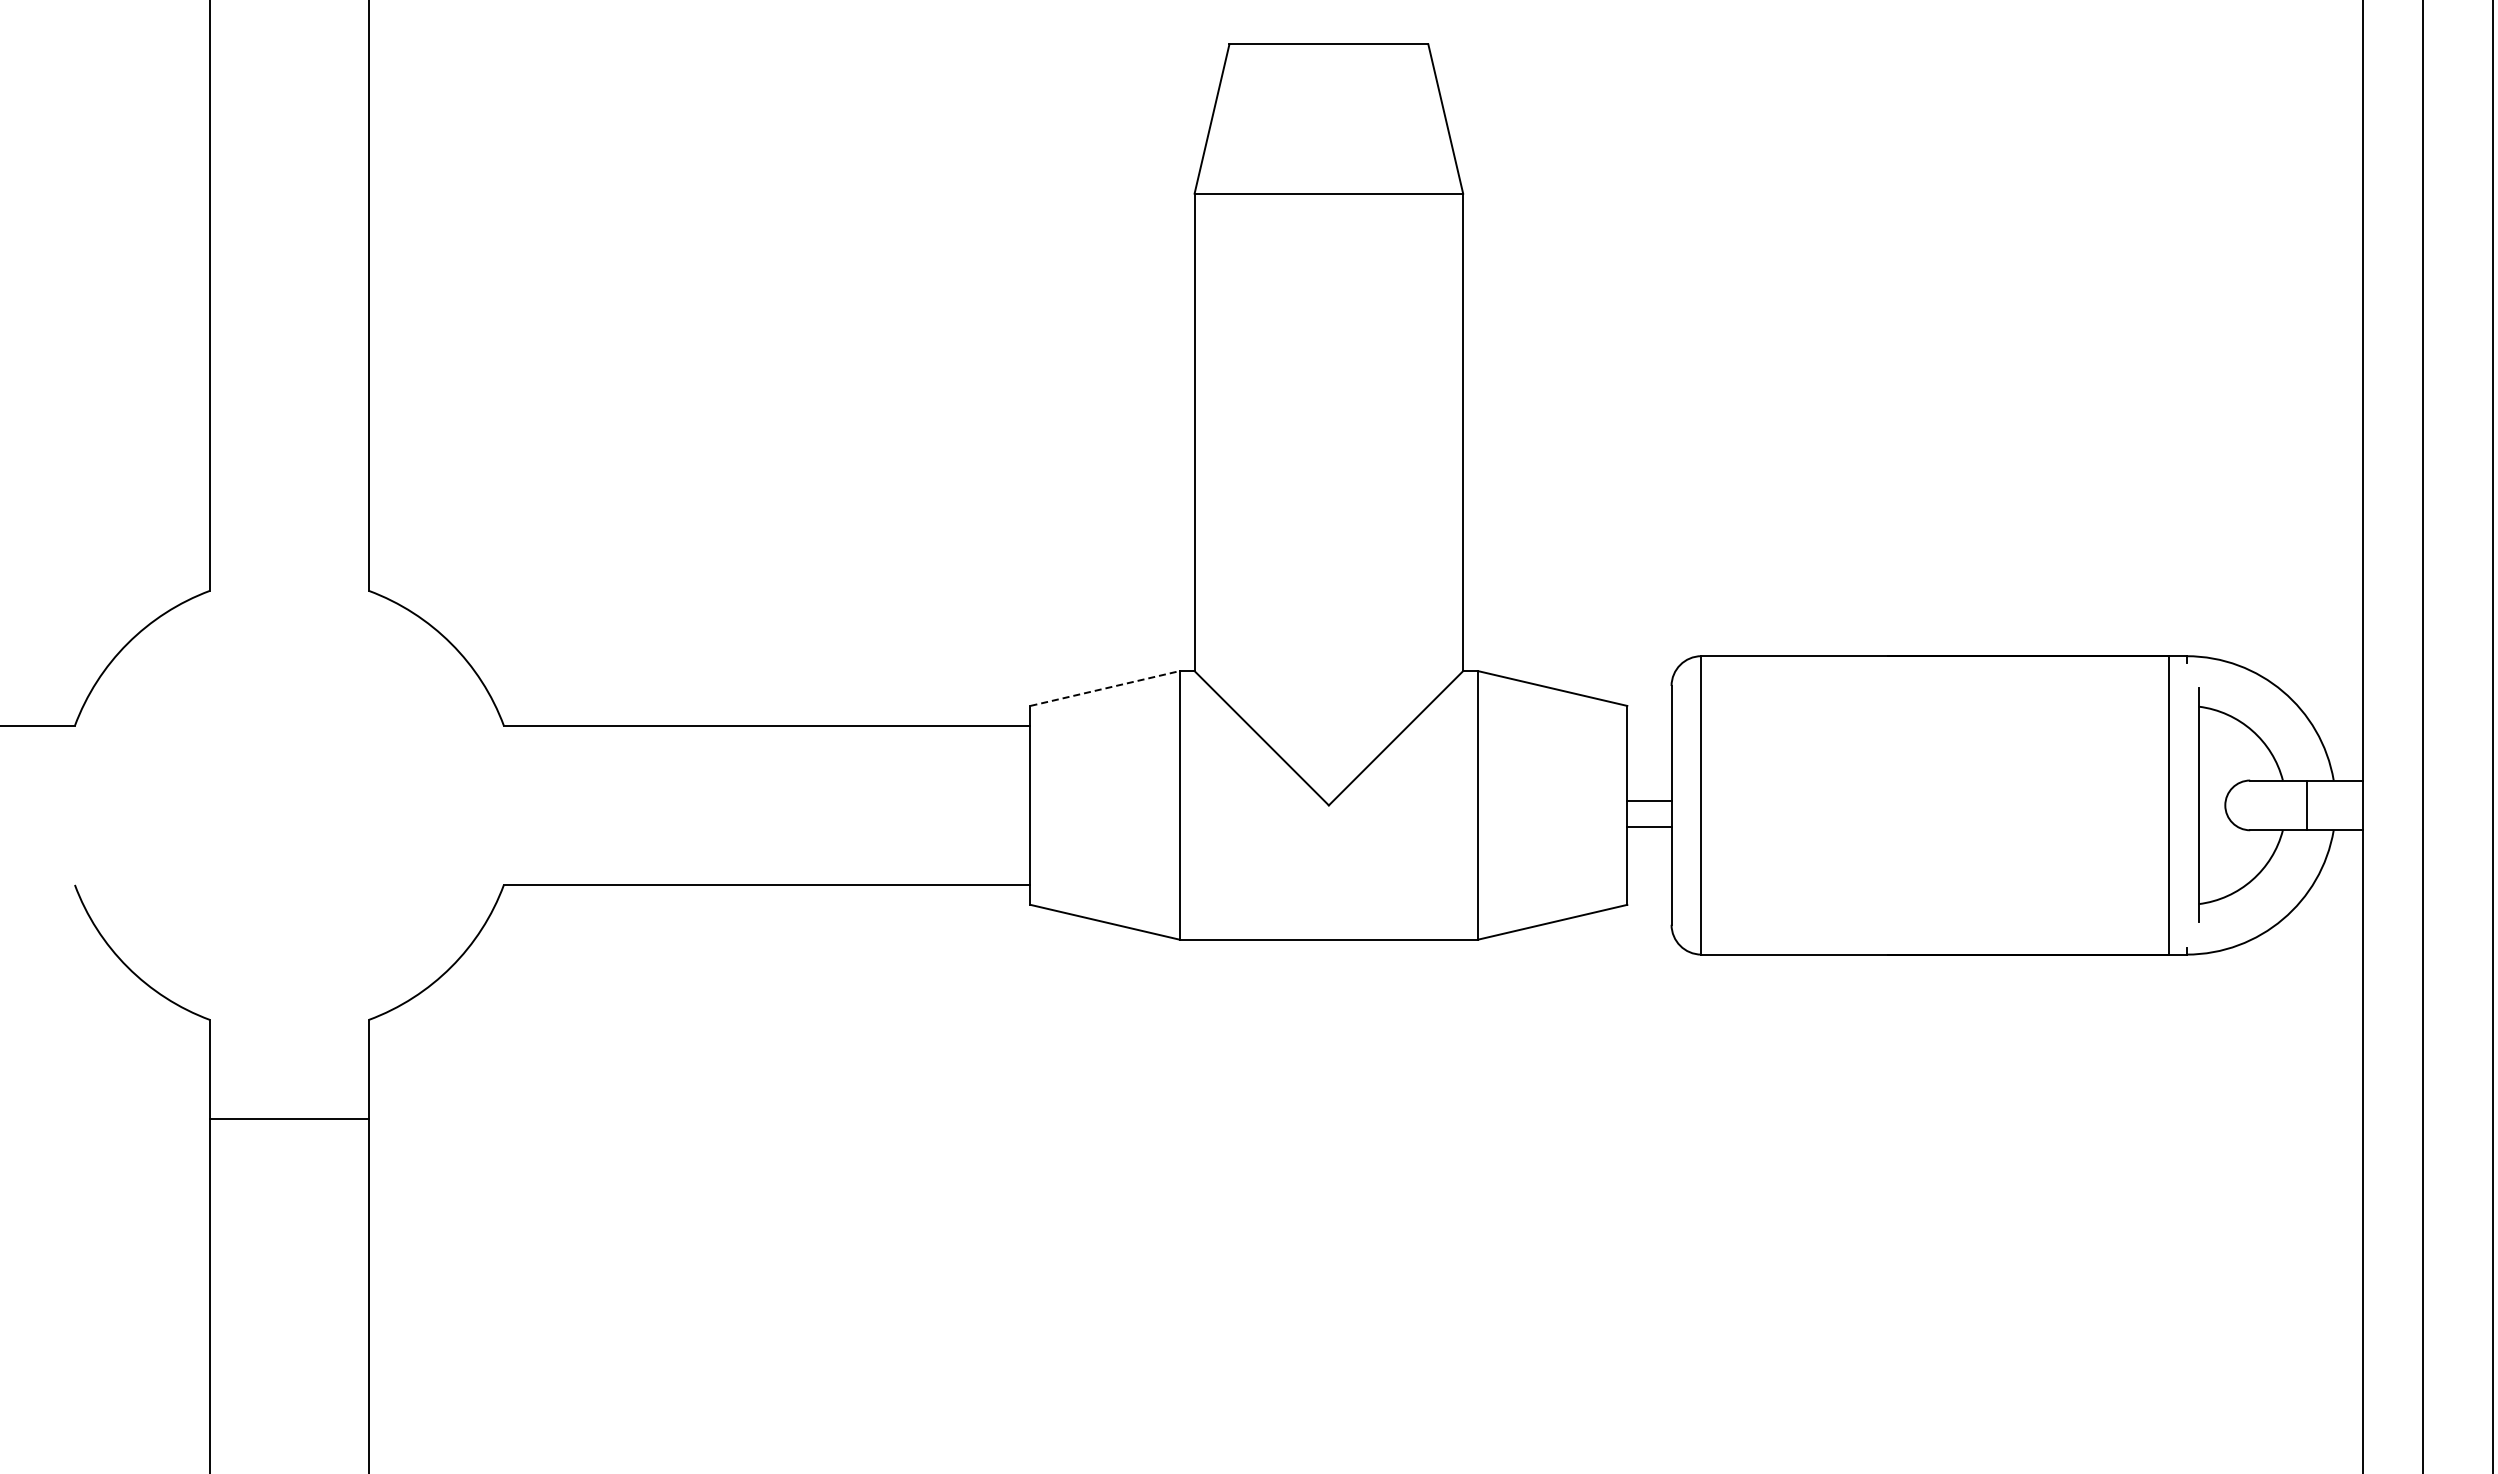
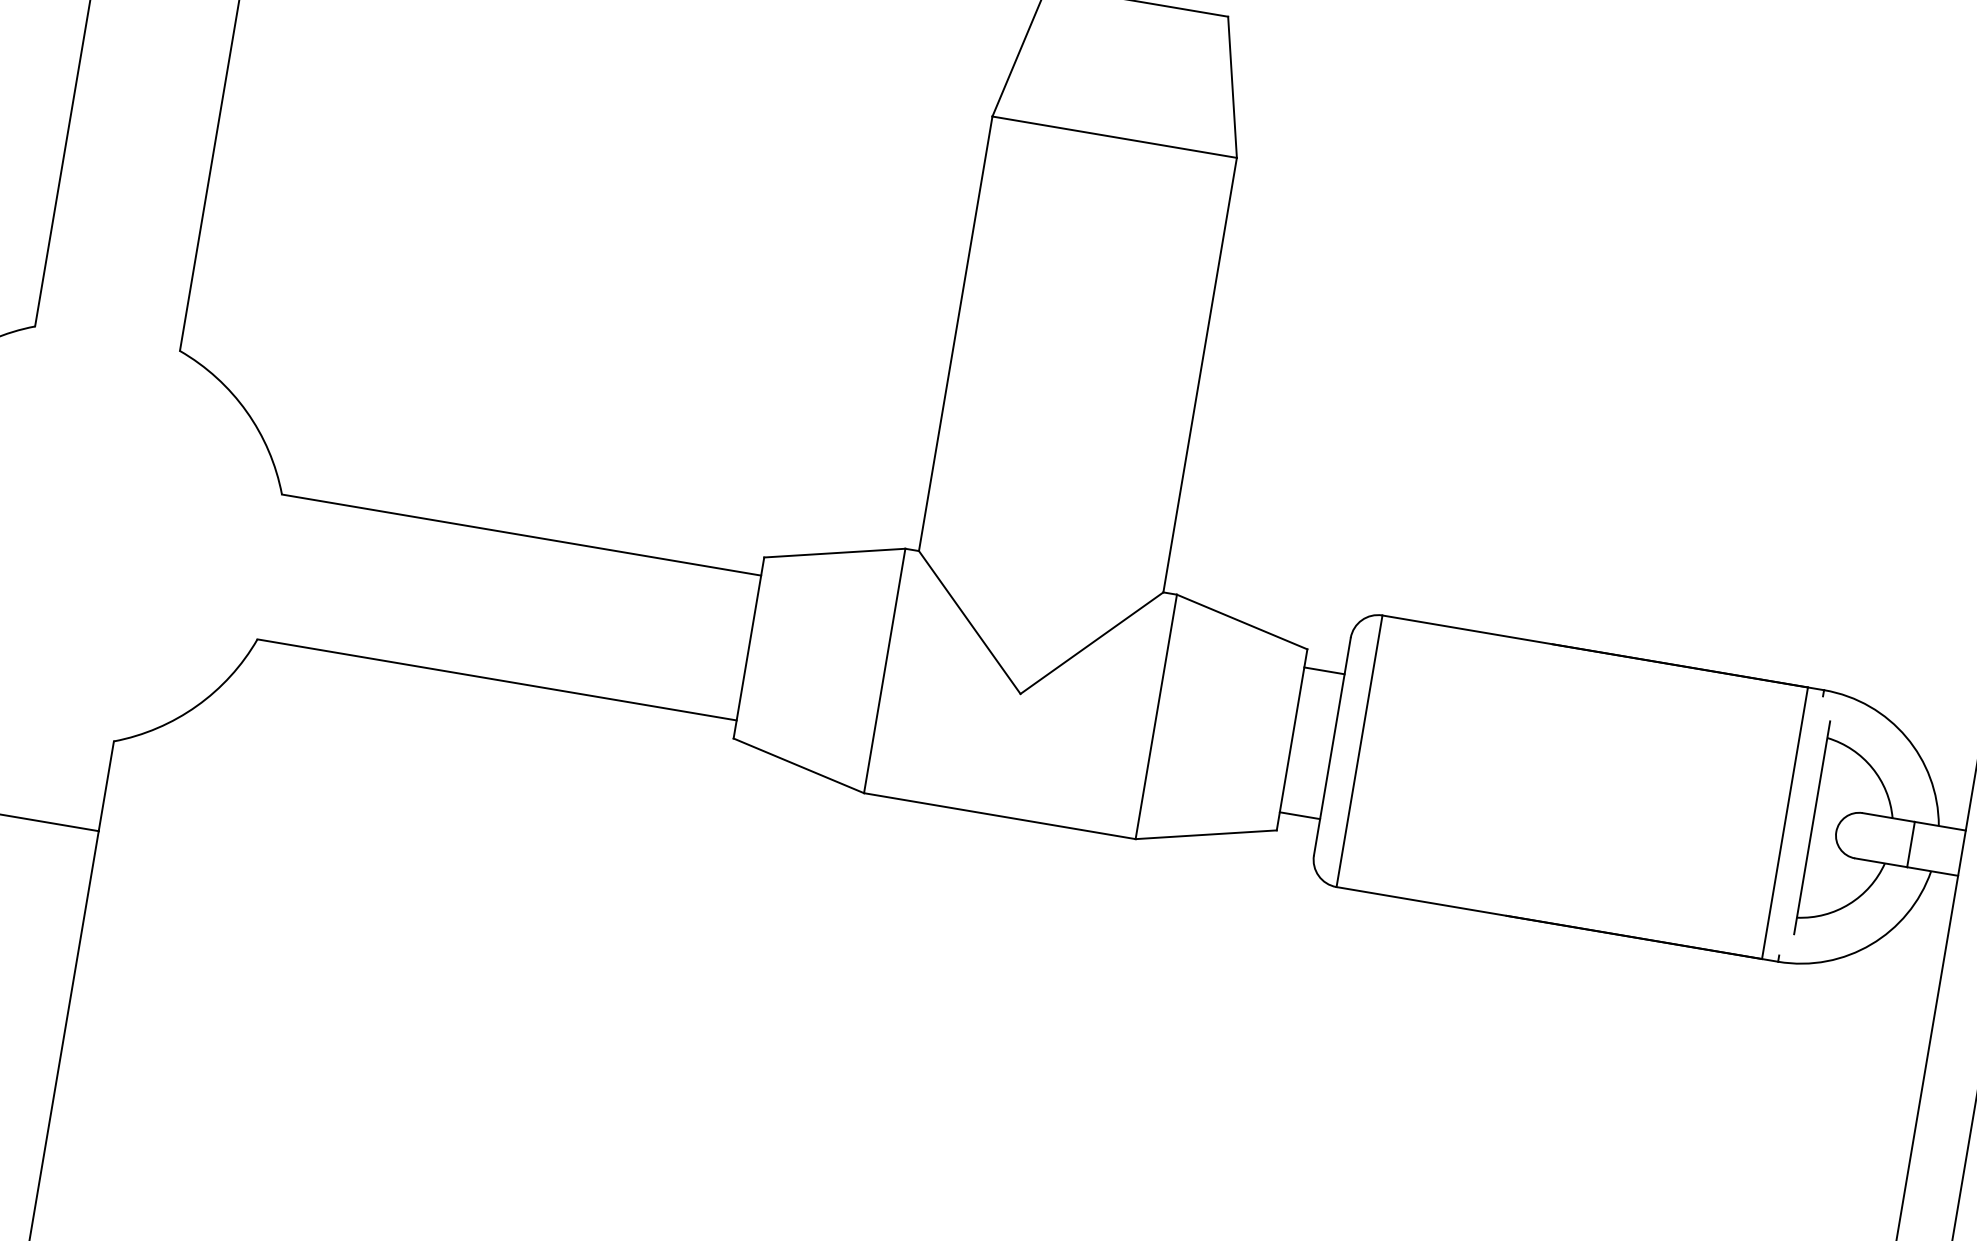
line: (1105, 688) -> (835, 553), dashed -> solid
line: (1649, 800) -> (1324, 670), moved
line: (1649, 826) -> (1300, 815), moved

